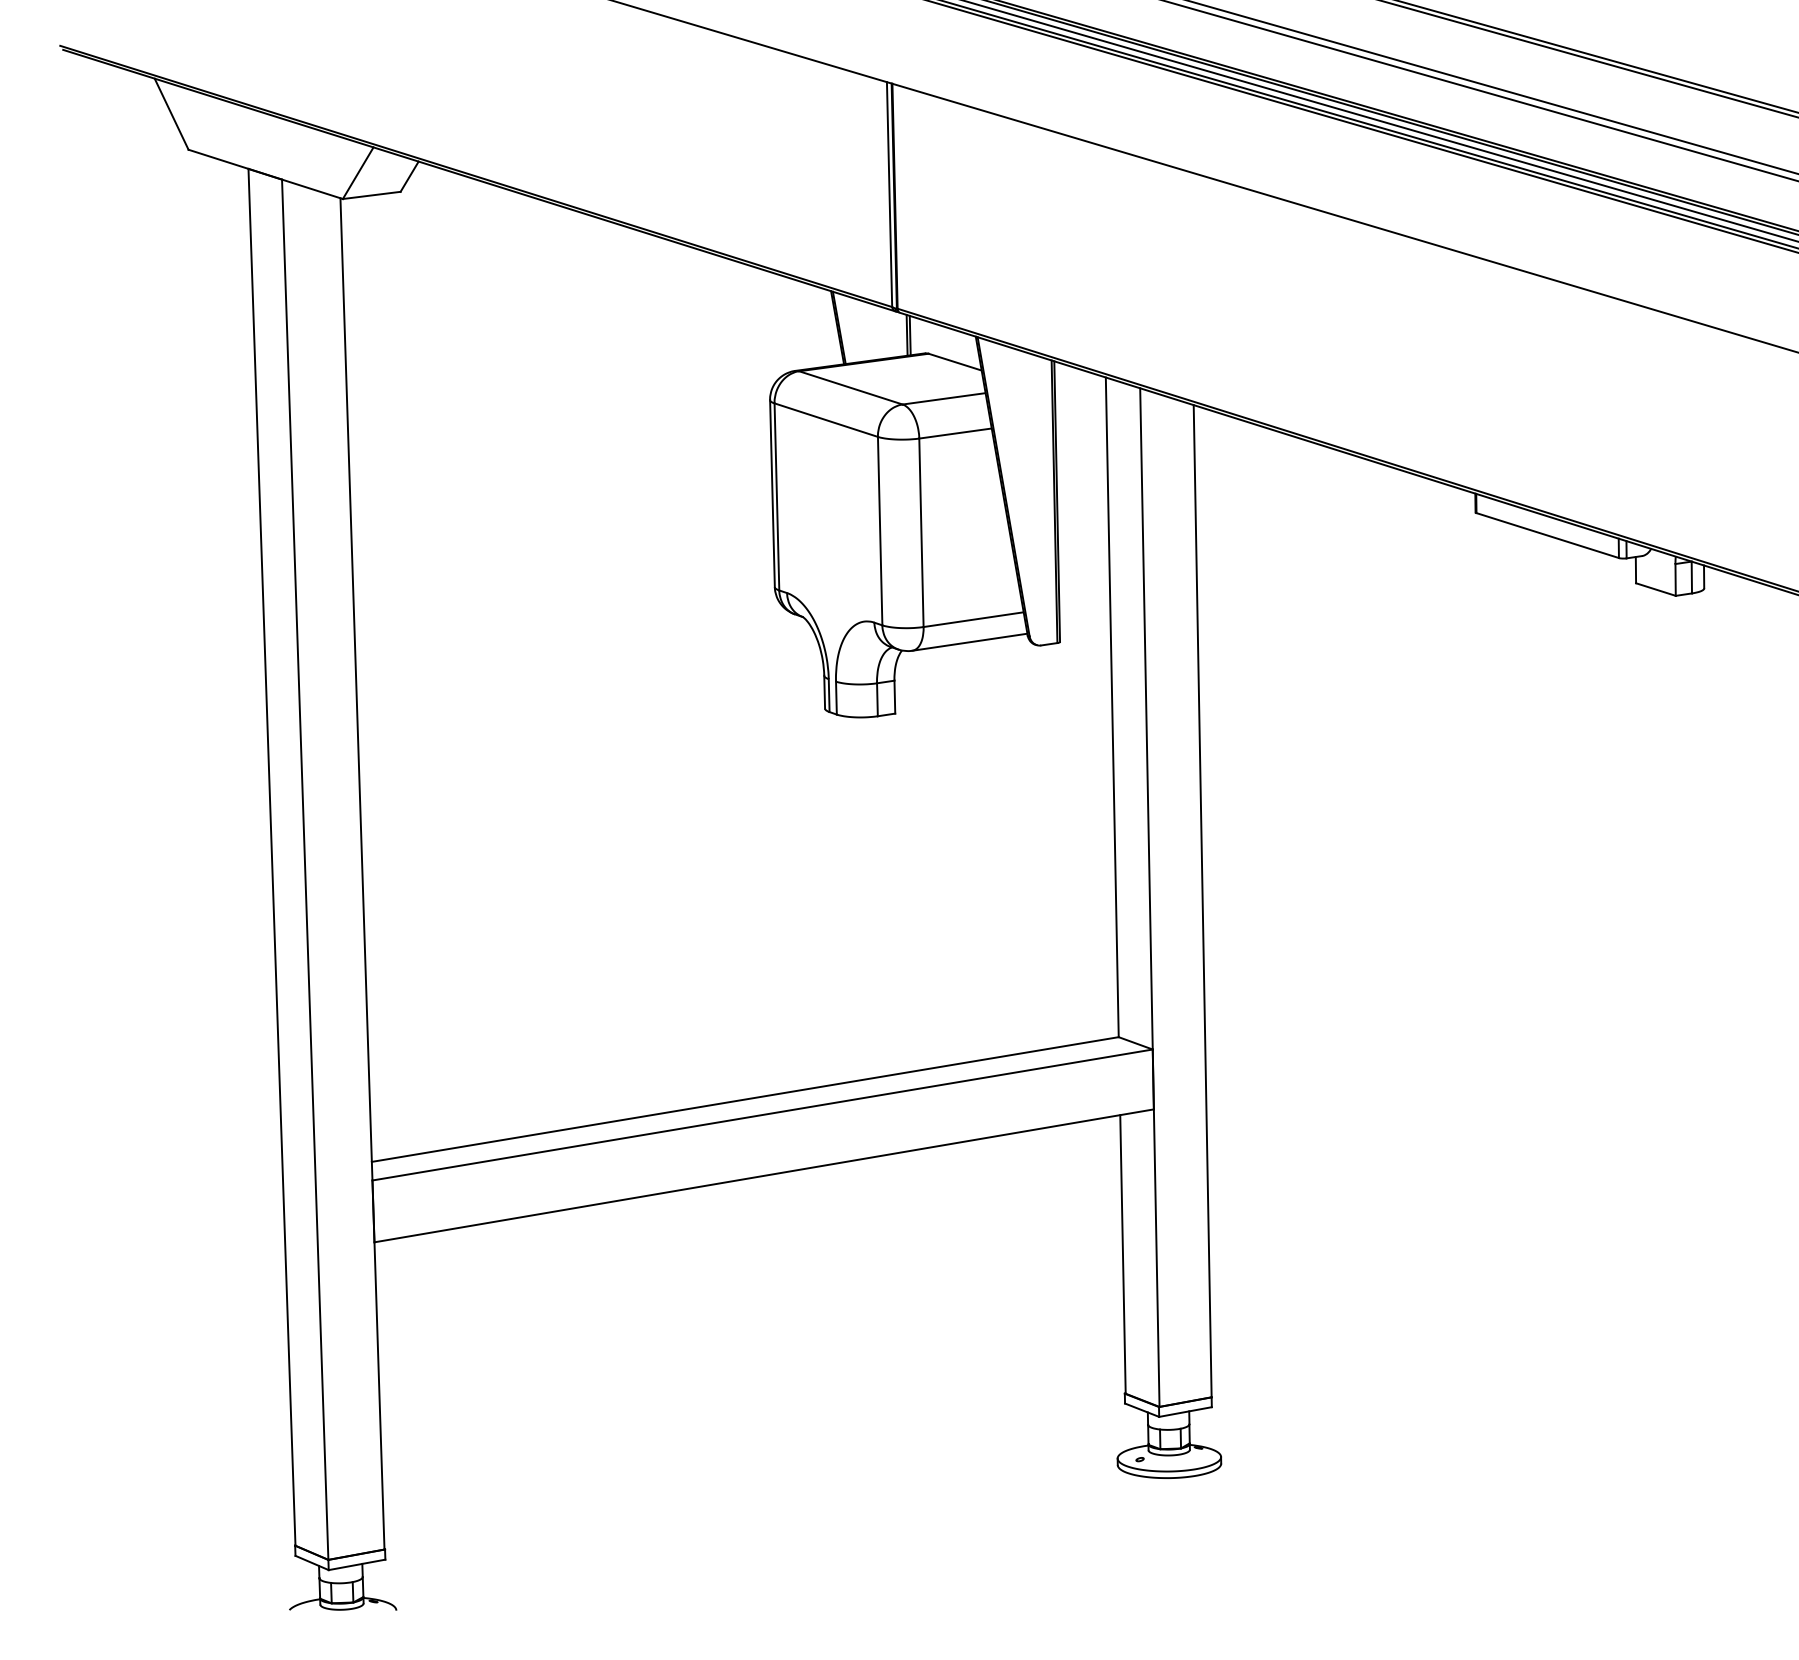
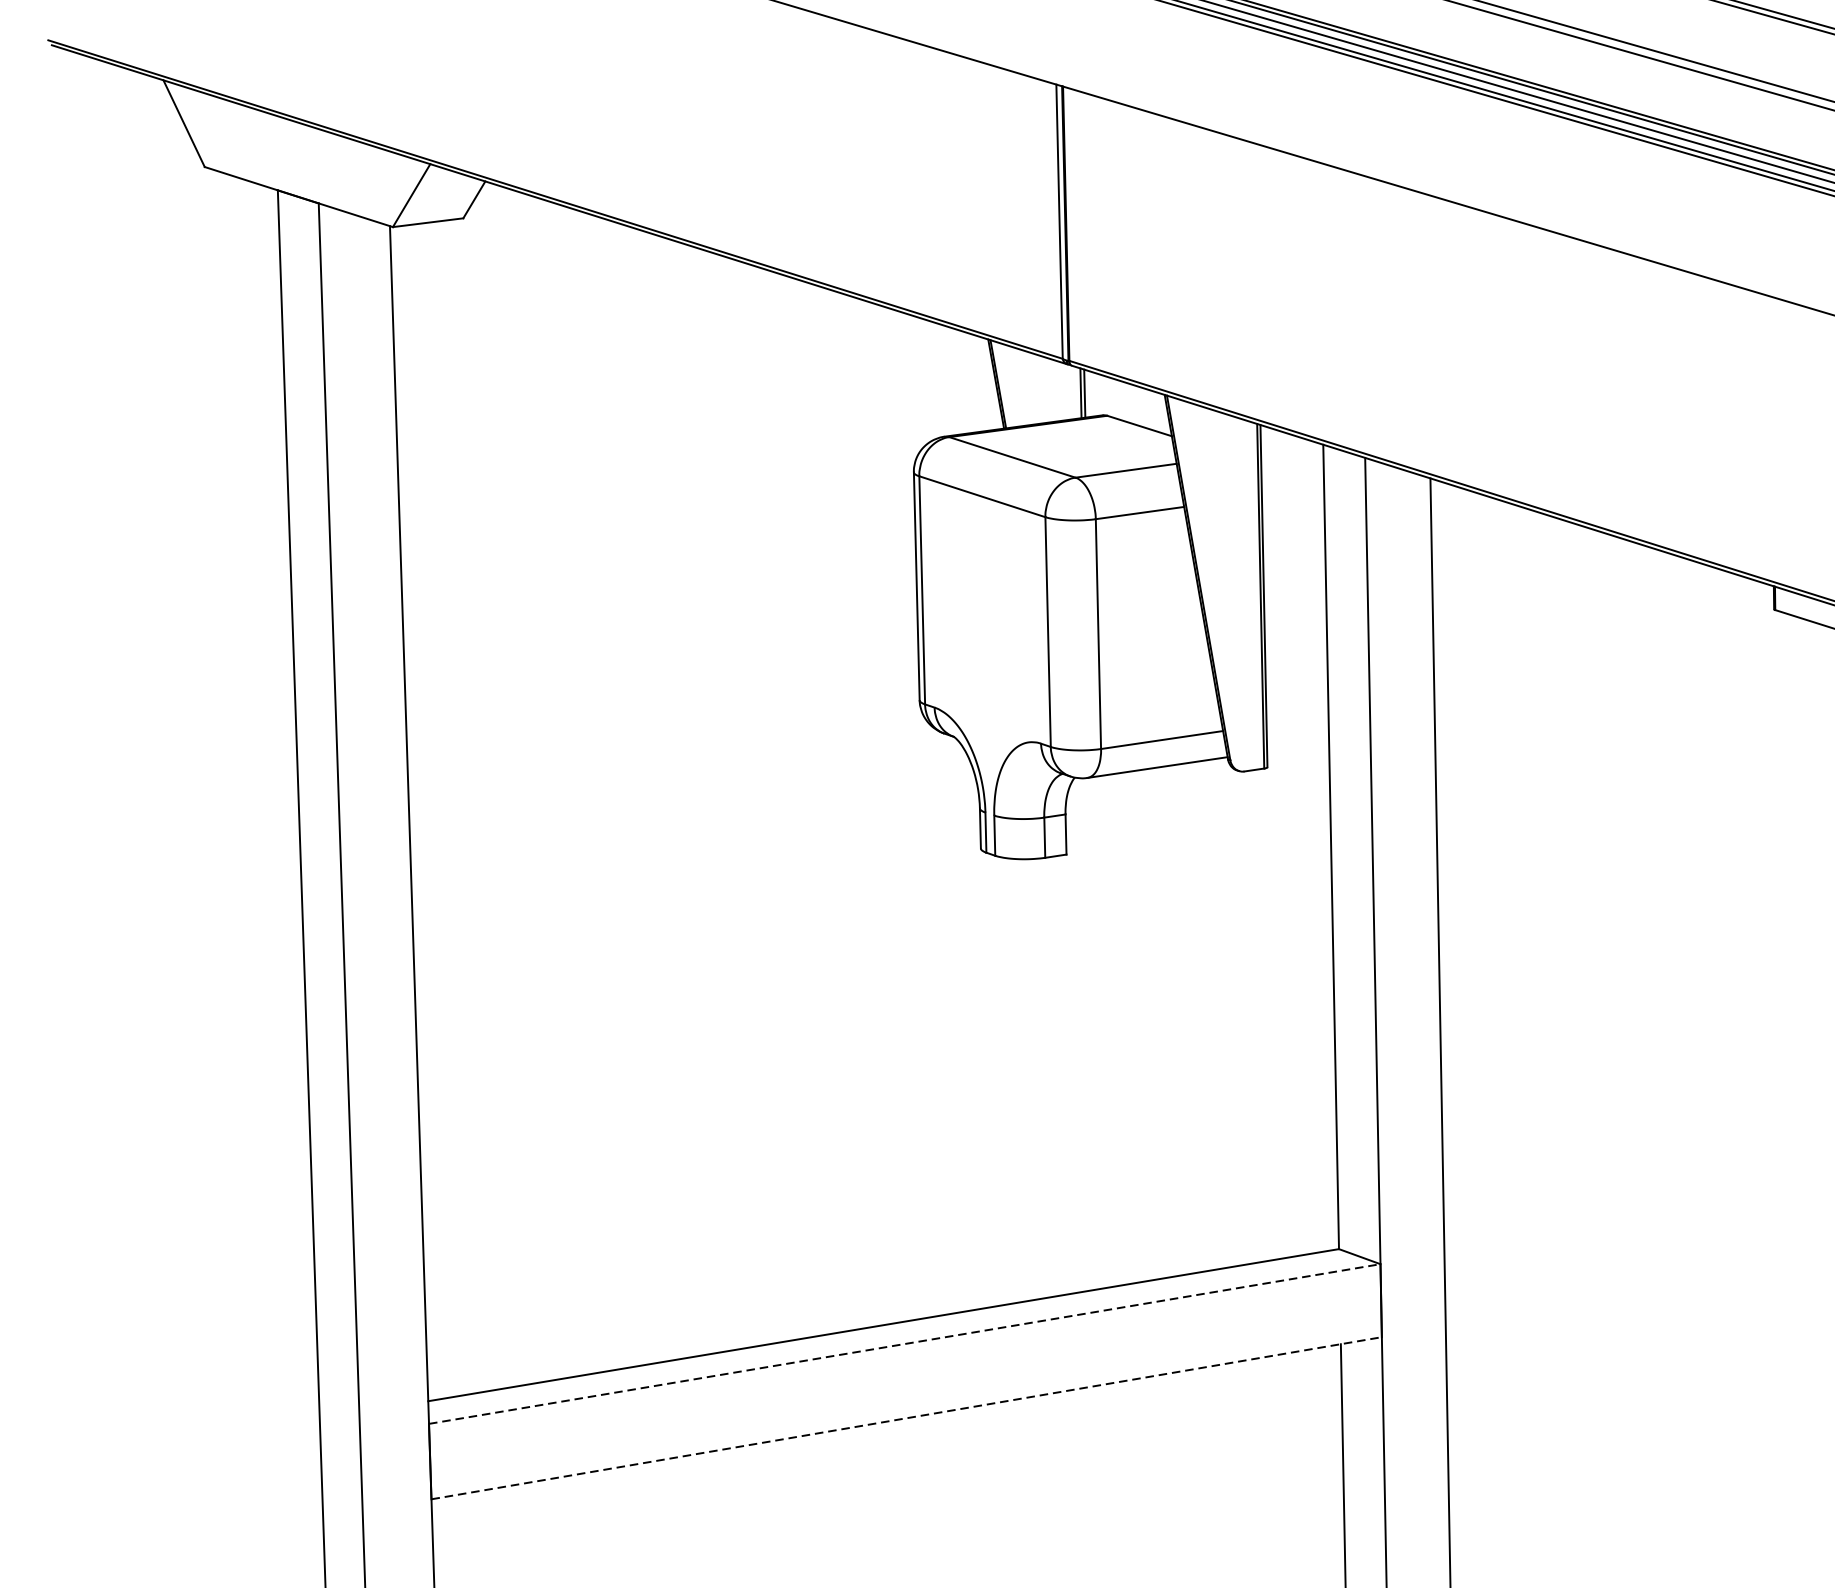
line: (762, 1115) -> (904, 1344), solid -> dashed
line: (764, 1175) -> (907, 1417), solid -> dashed

